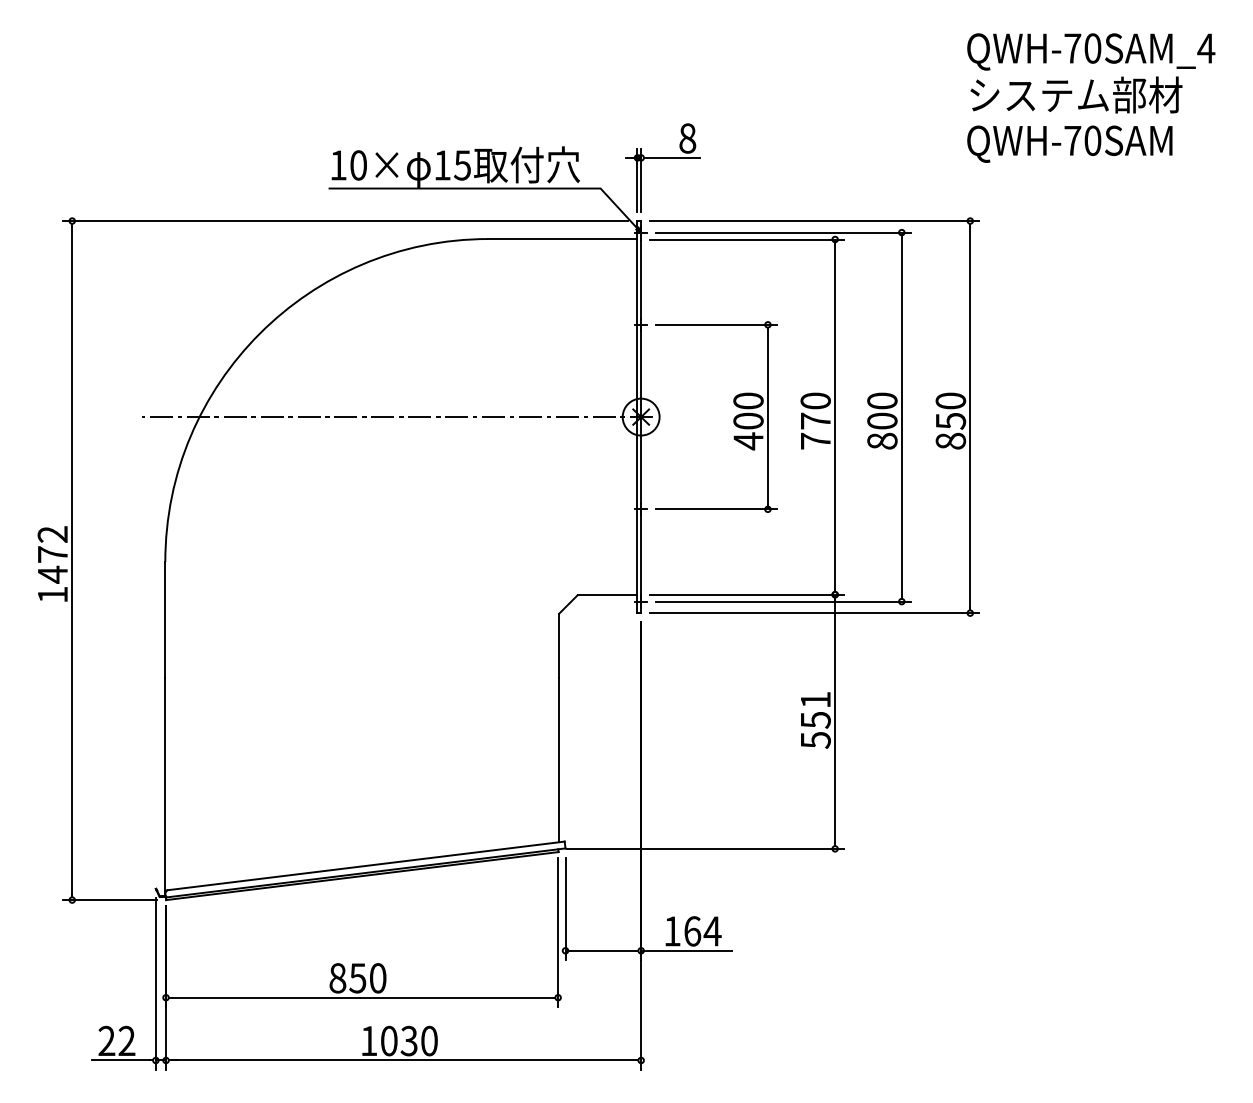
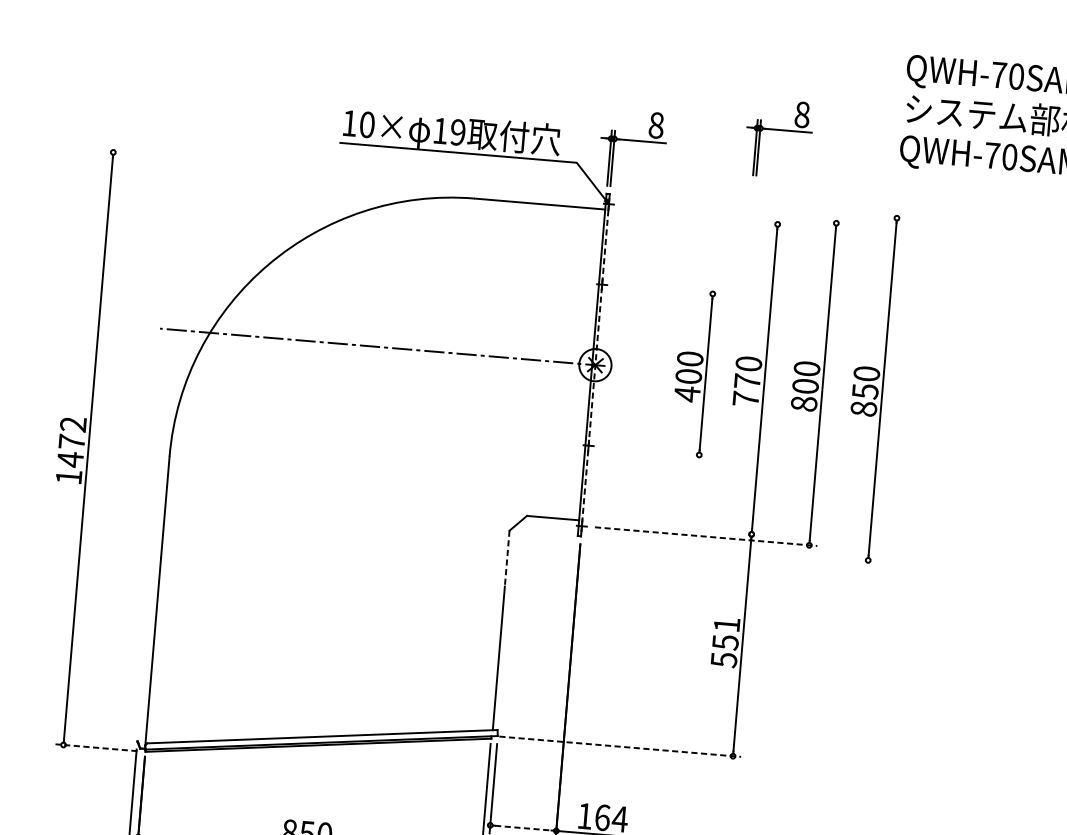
part: (827, 132) -> (778, 130), added
text: (462, 165) -> (457, 132), 15 -> 19
line: (345, 221) -> (351, 172), removed
line: (814, 221) -> (761, 207), removed
line: (783, 232) -> (733, 214), removed
line: (747, 239) -> (701, 218), removed
line: (716, 324) -> (667, 289), removed
line: (641, 417) -> (595, 365), solid -> dashed
line: (716, 509) -> (654, 451), removed
line: (747, 594) -> (675, 527), removed
line: (784, 601) -> (706, 536), solid -> dashed
line: (814, 613) -> (732, 549), removed
line: (559, 646) -> (507, 559), solid -> dashed
line: (705, 848) -> (619, 746), solid -> dashed
line: (109, 900) -> (96, 748), solid -> dashed
line: (603, 950) -> (523, 827), solid -> dashed

